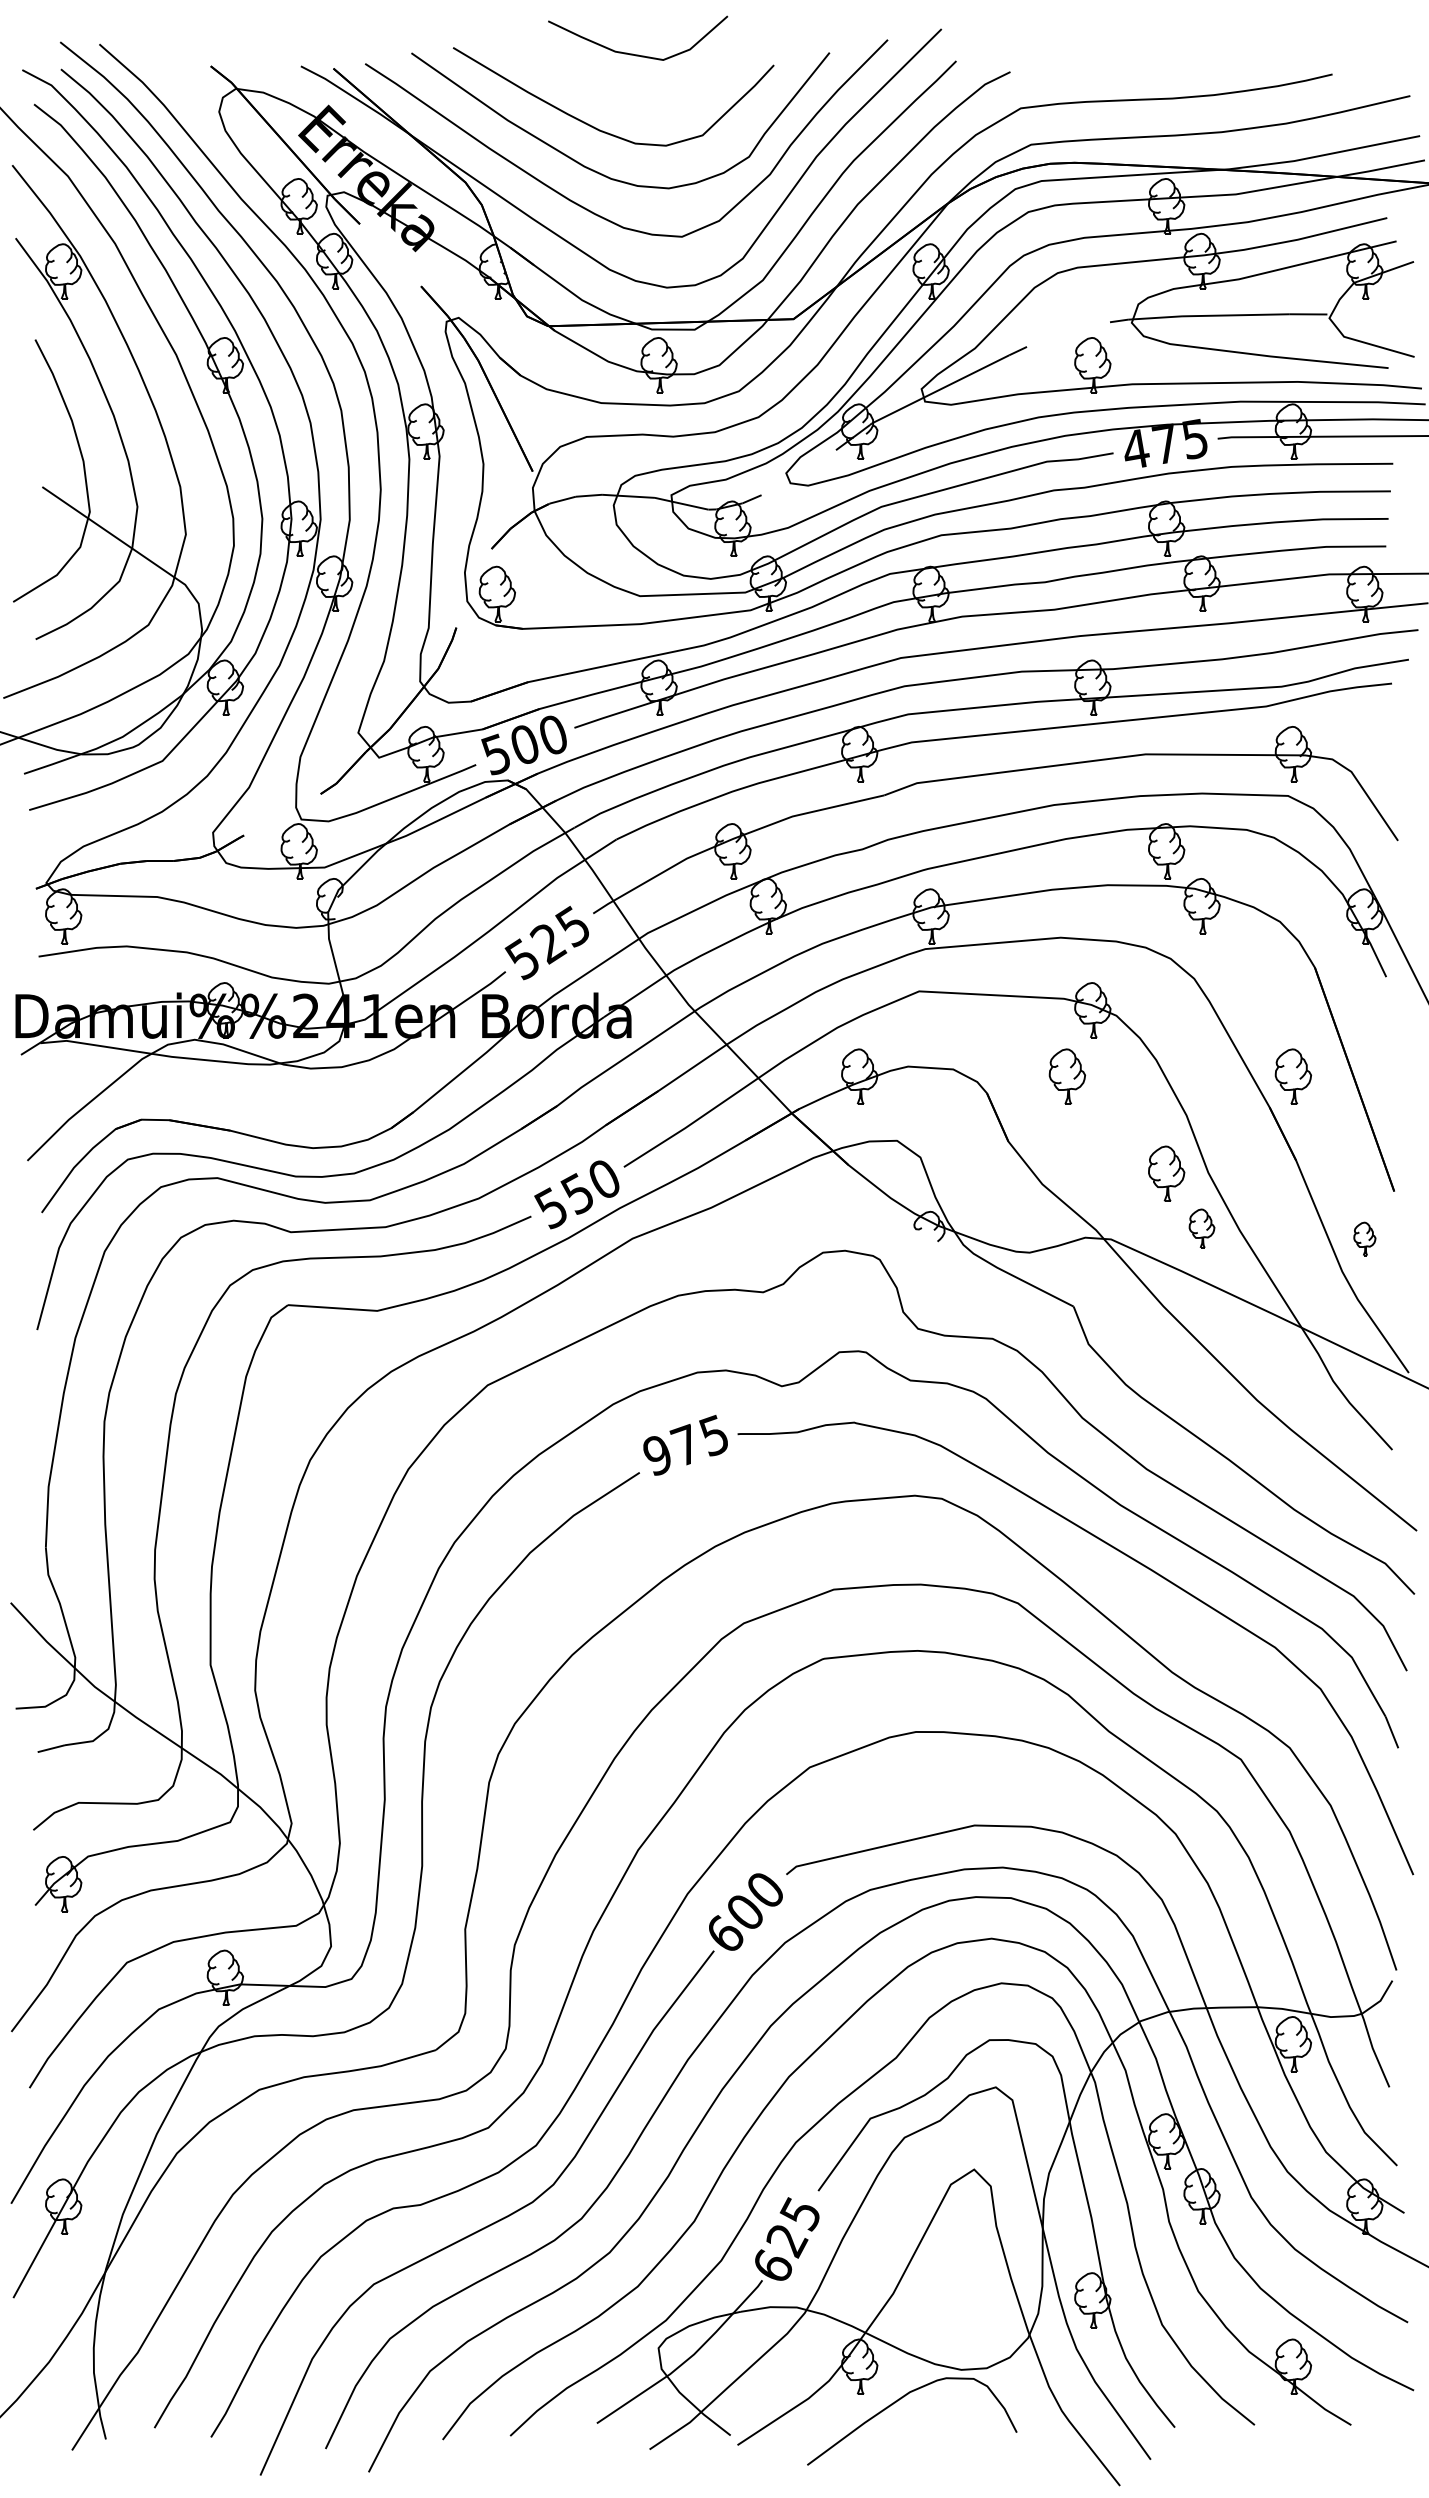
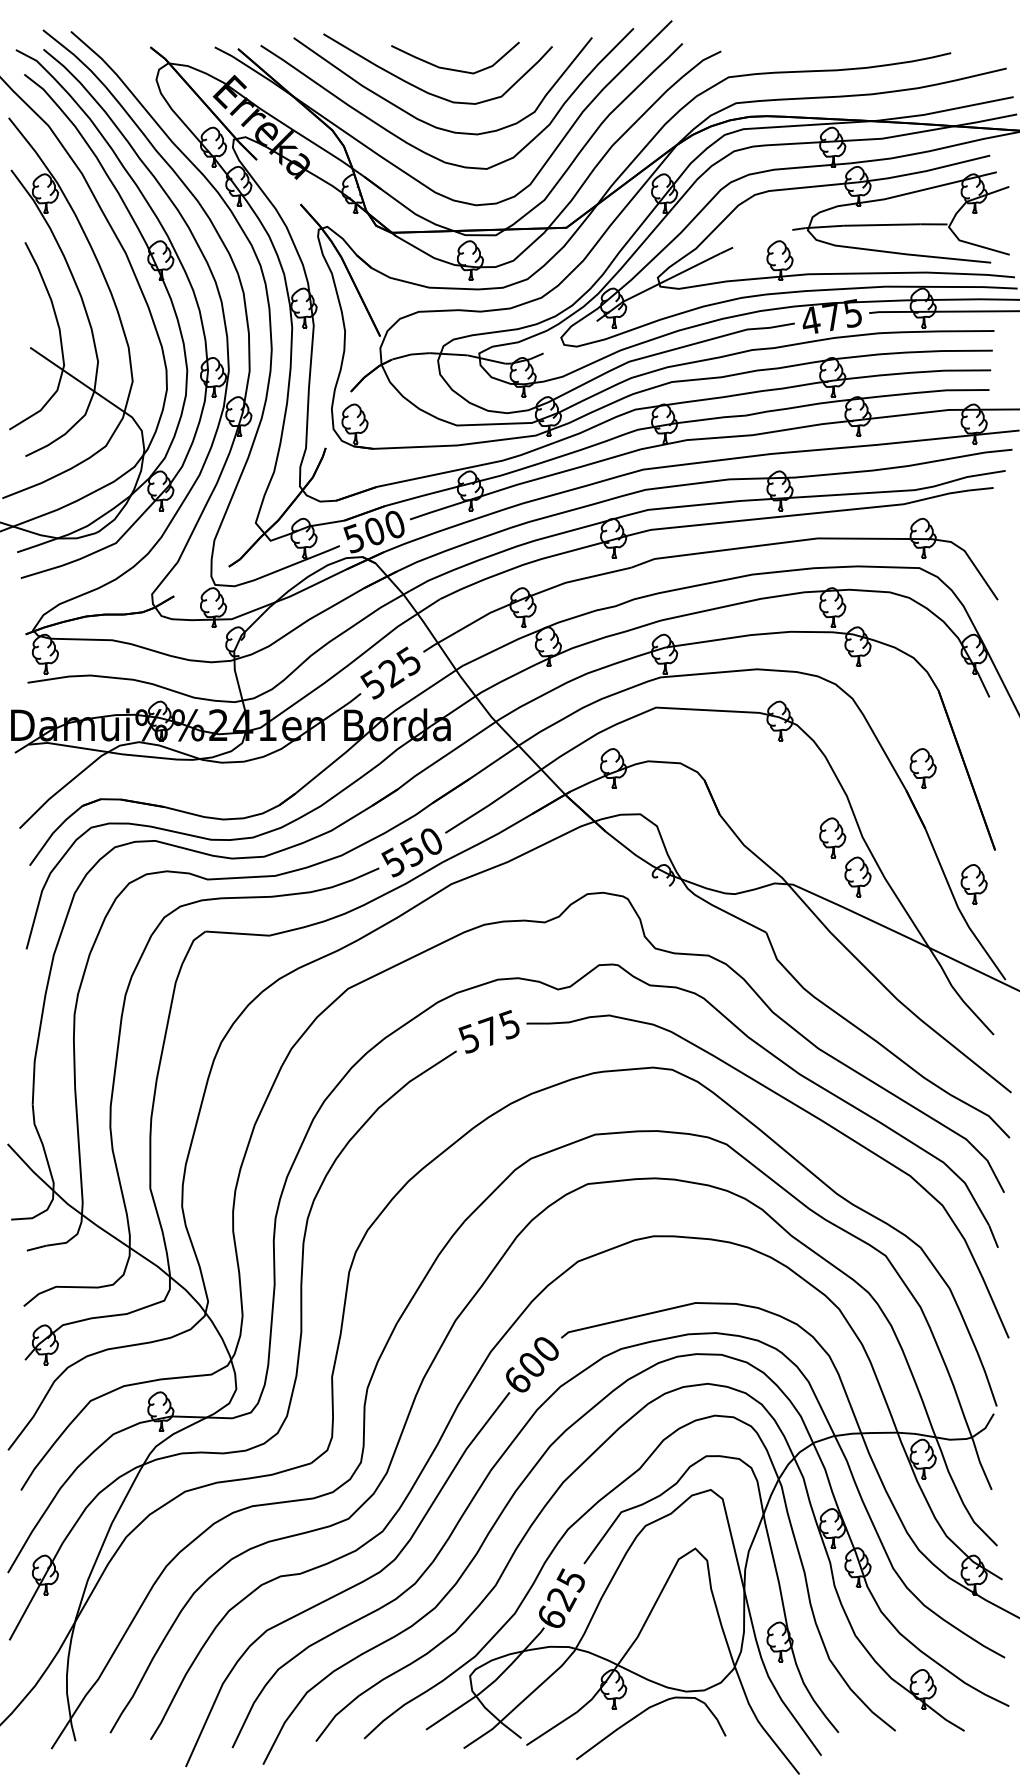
curve: (633, 53) -> (452, 68), moved
part: (1067, 1076) -> (761, 768), removed
part: (1201, 1228) -> (857, 876), size x1.43
part: (1364, 1238) -> (973, 884), size x1.67
text: (656, 1455) -> (468, 1038), 975 -> 575

